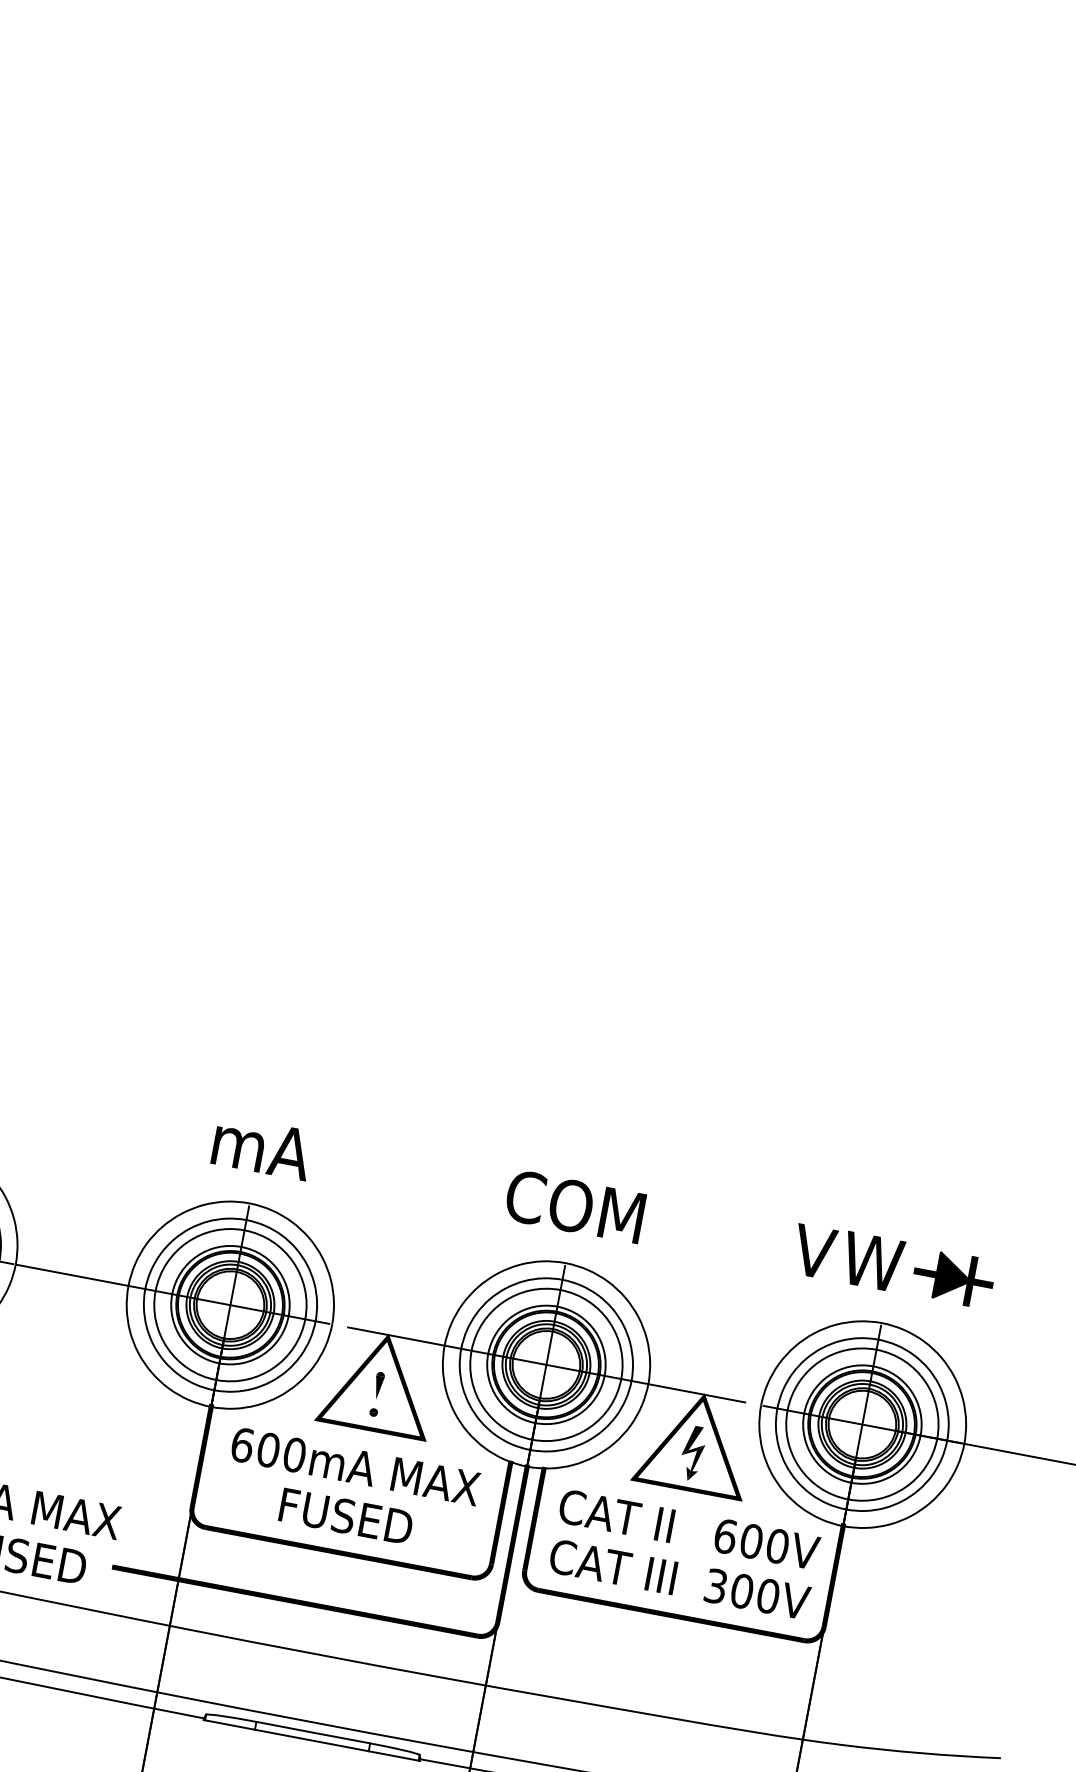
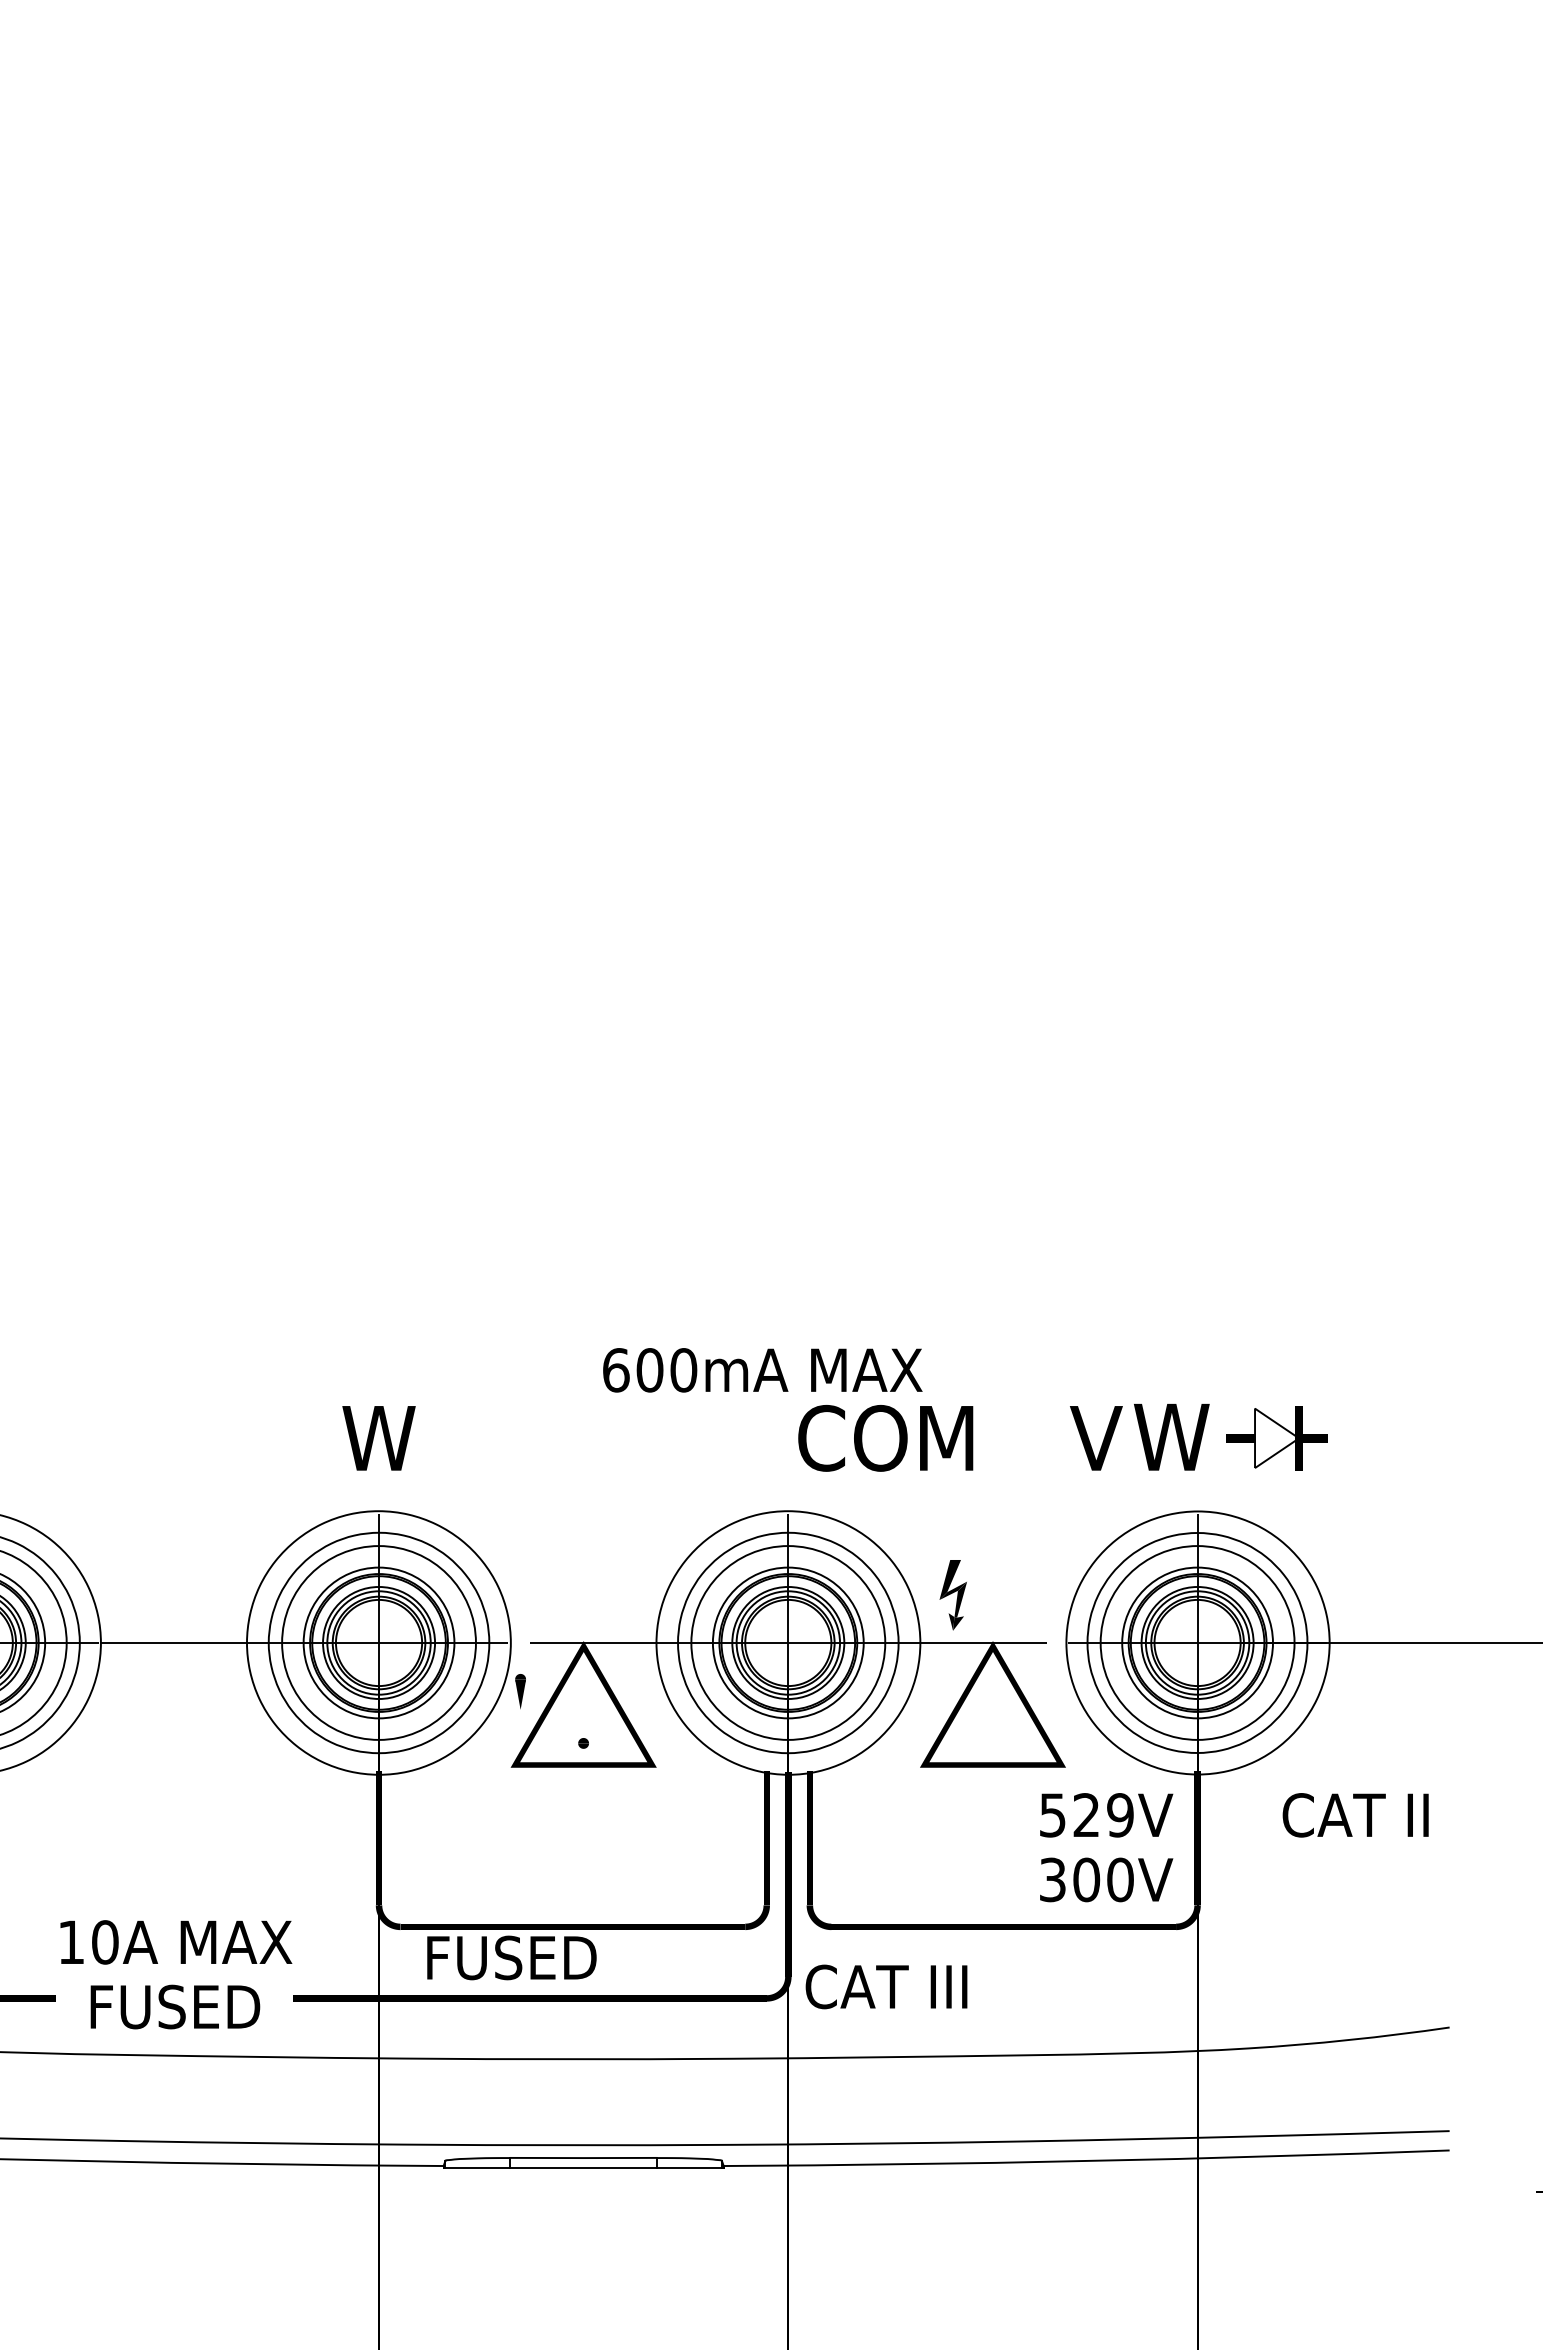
text: (262, 1147) -> (382, 1438), mA -> W
text: (574, 1206) -> (885, 1438), moved
fill: (953, 1278) -> (1277, 1438), removed
part: (378, 1385) -> (520, 1691), moved
part: (692, 1453) -> (952, 1595), moved
text: (355, 1466) -> (762, 1370), moved
text: (346, 1516) -> (511, 1957), moved
text: (616, 1516) -> (1355, 1815), moved
text: (751, 1541) -> (1086, 1815), 600V -> 529V
text: (613, 1566) -> (886, 1986), moved

